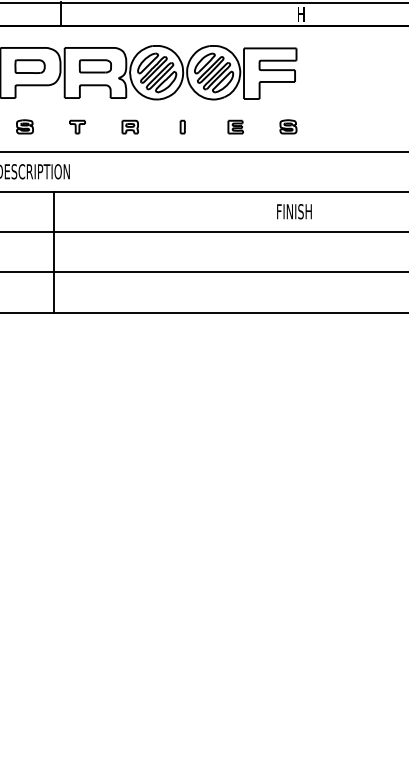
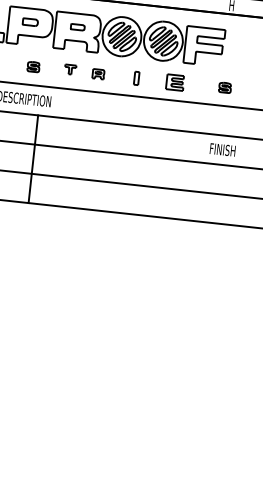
part: (29, 66) -> (30, 22), size x0.7
part: (94, 66) -> (77, 27), size x0.6
part: (24, 126) -> (33, 66), moved
part: (77, 126) -> (70, 69), moved
part: (182, 126) -> (136, 77), size x1.4
part: (235, 126) -> (175, 82), size x1.6
part: (288, 126) -> (225, 87), moved
text: (294, 211) -> (222, 149), moved

